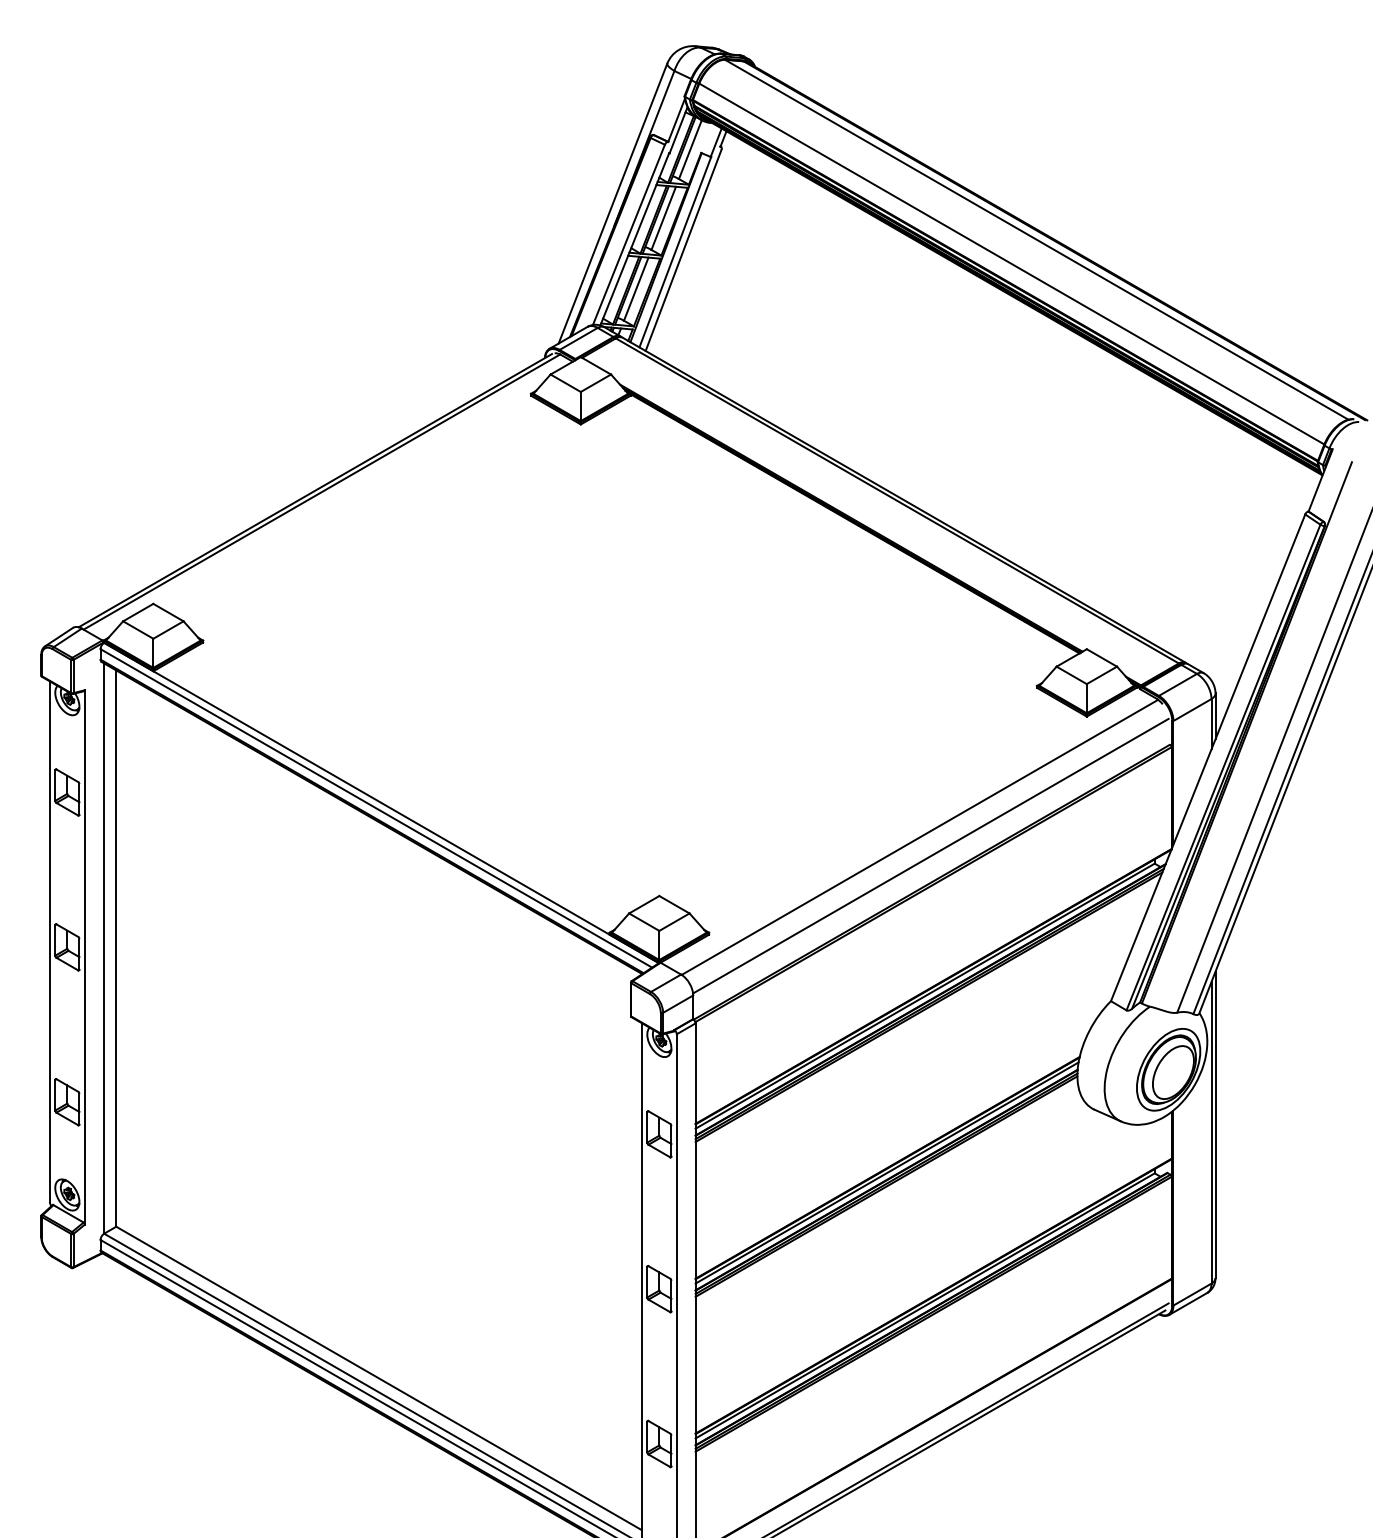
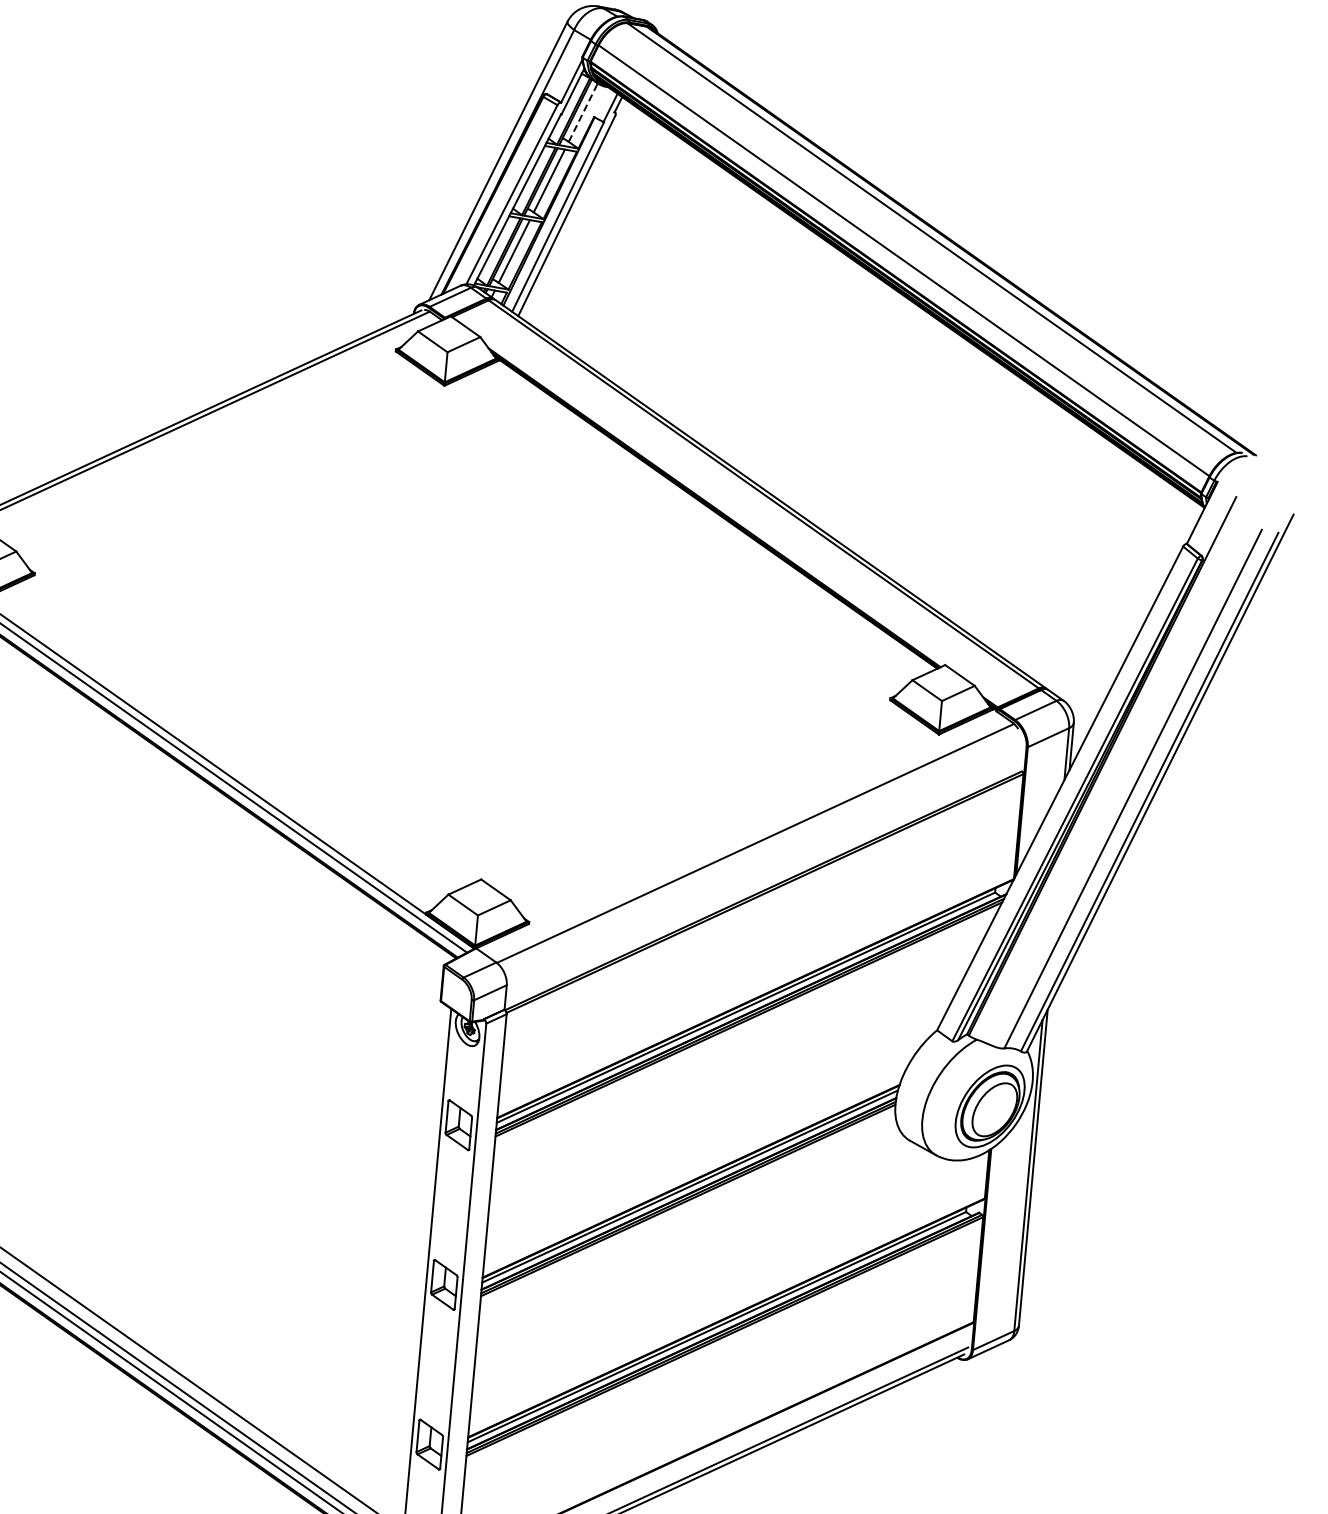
line: (690, 149) -> (583, 112), solid -> dashed
line: (930, 855) -> (764, 863), removed

